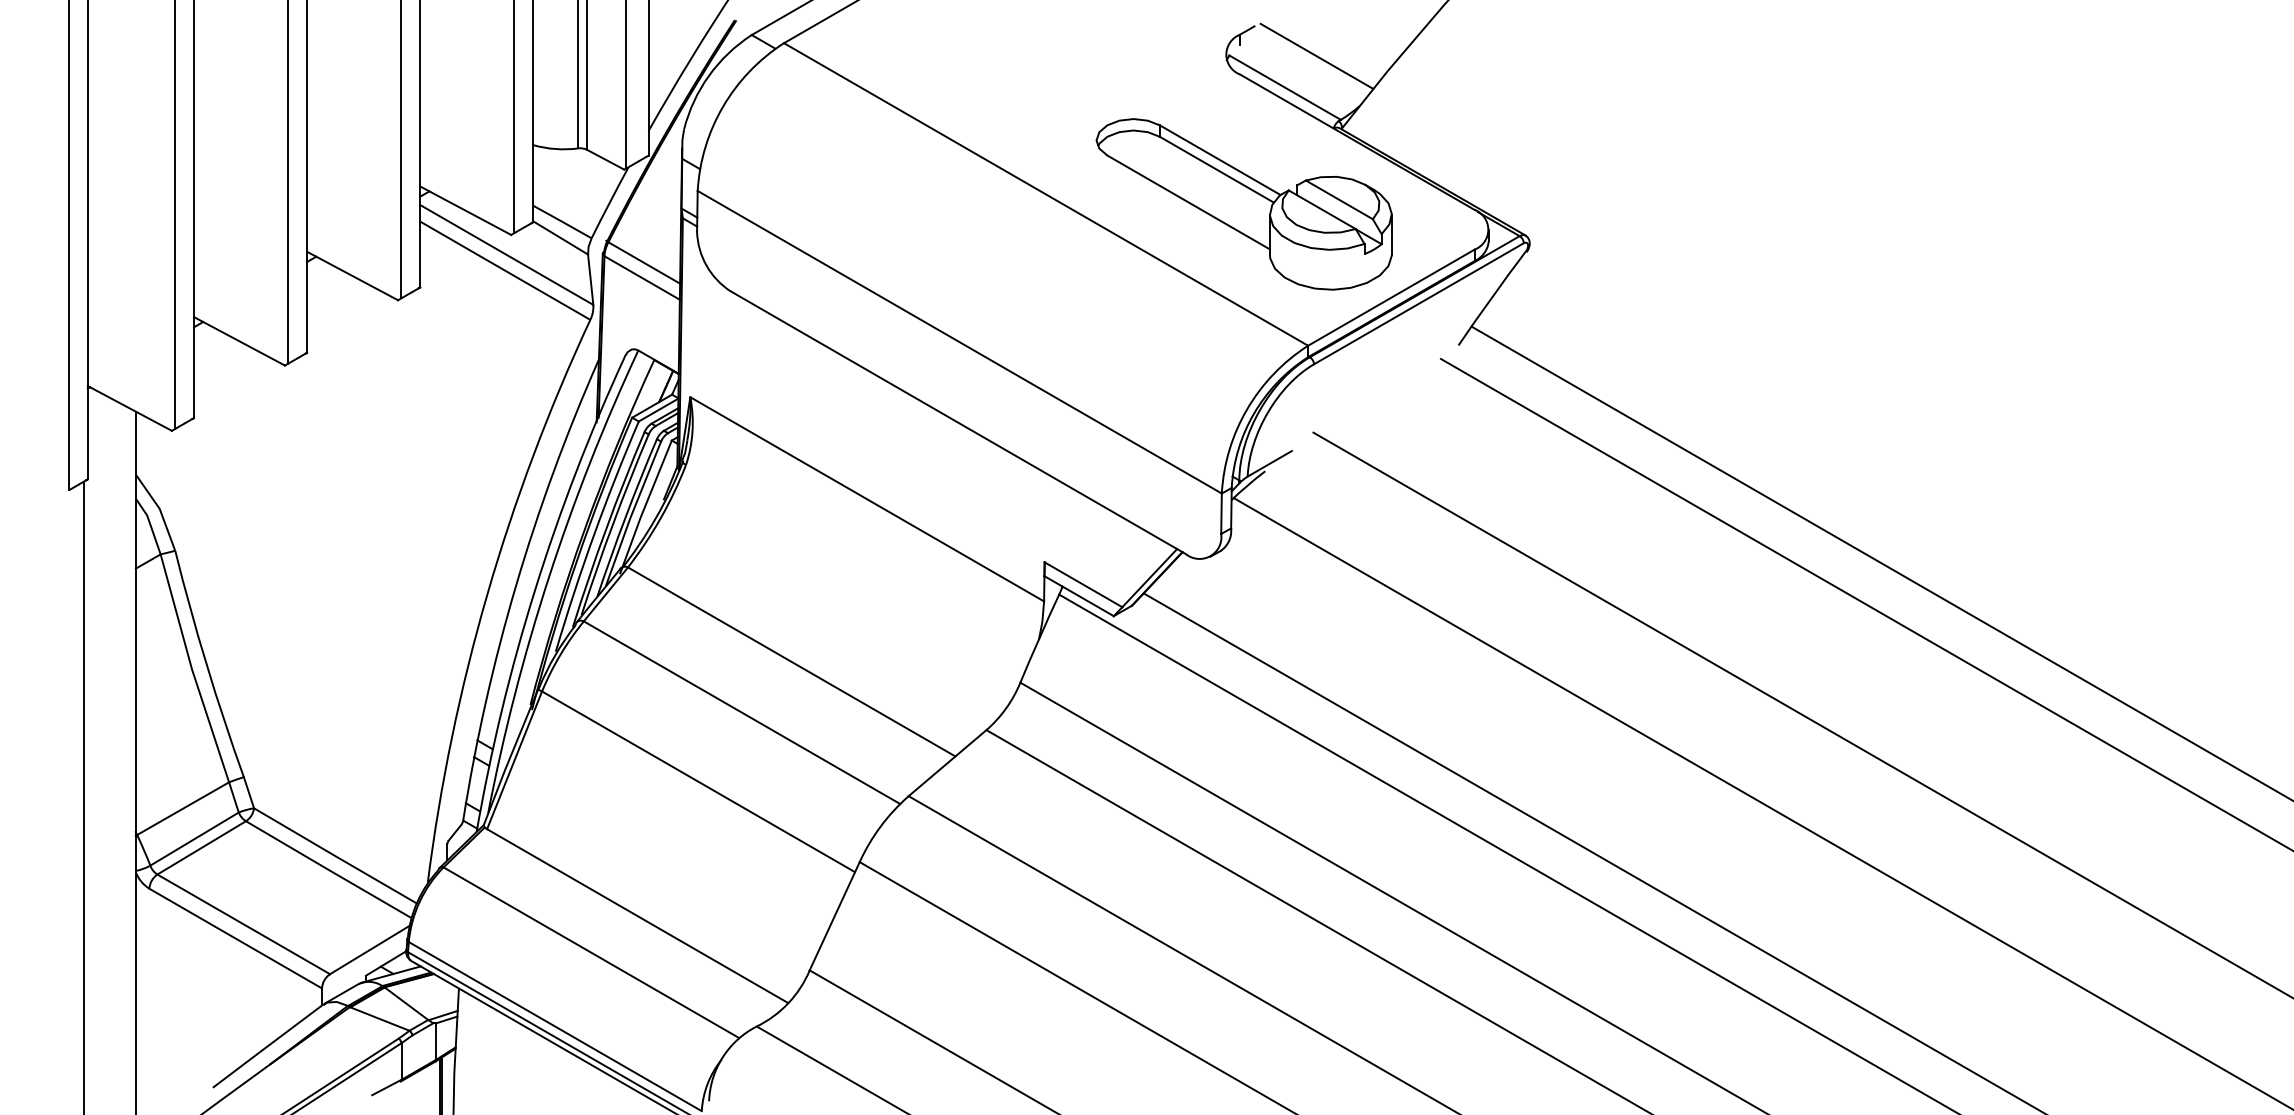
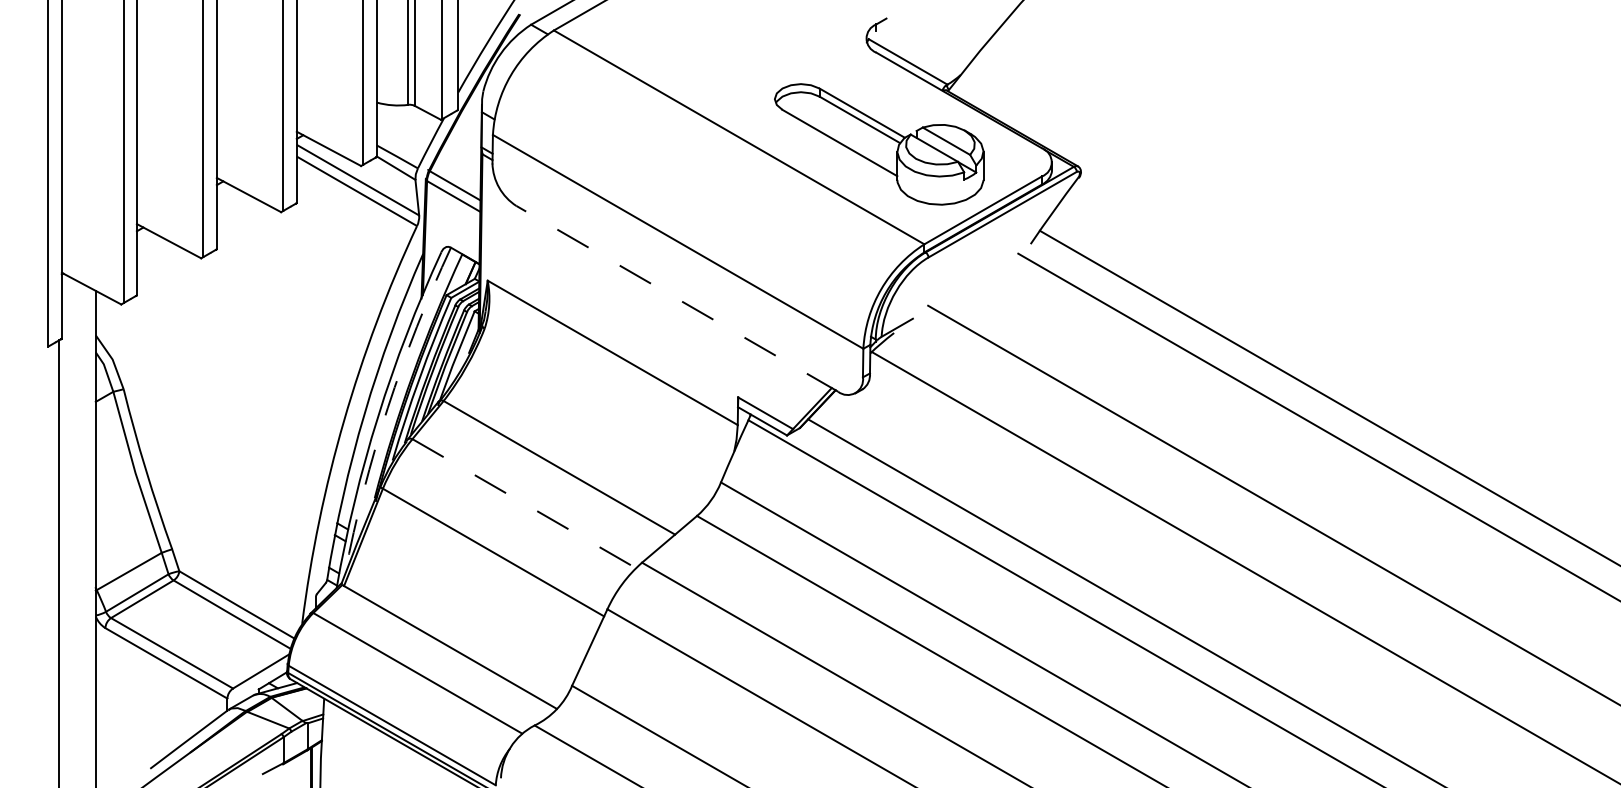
line: (1316, 55) -> (930, 39), removed
line: (958, 422) -> (677, 298), solid -> dashed
arc: (549, 577) -> (388, 408), solid -> dashed
line: (742, 712) -> (524, 503), solid -> dashed

